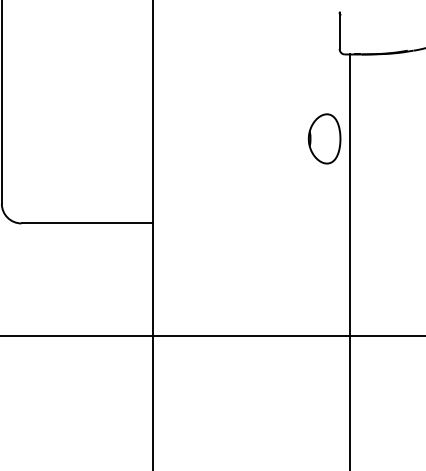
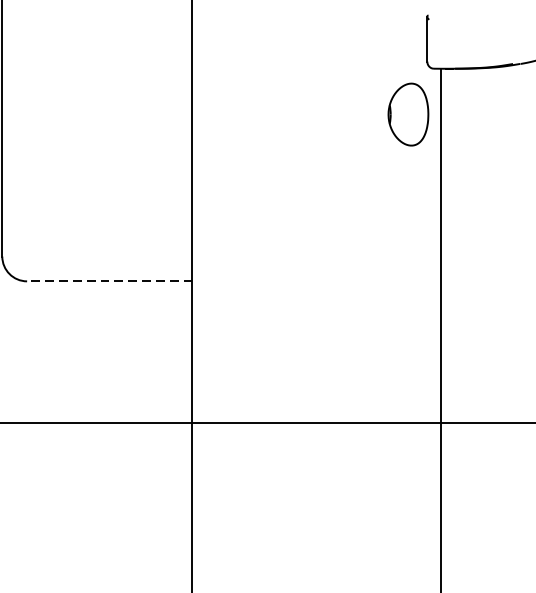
part: (324, 138) -> (408, 114), moved
line: (87, 223) -> (110, 281), solid -> dashed

